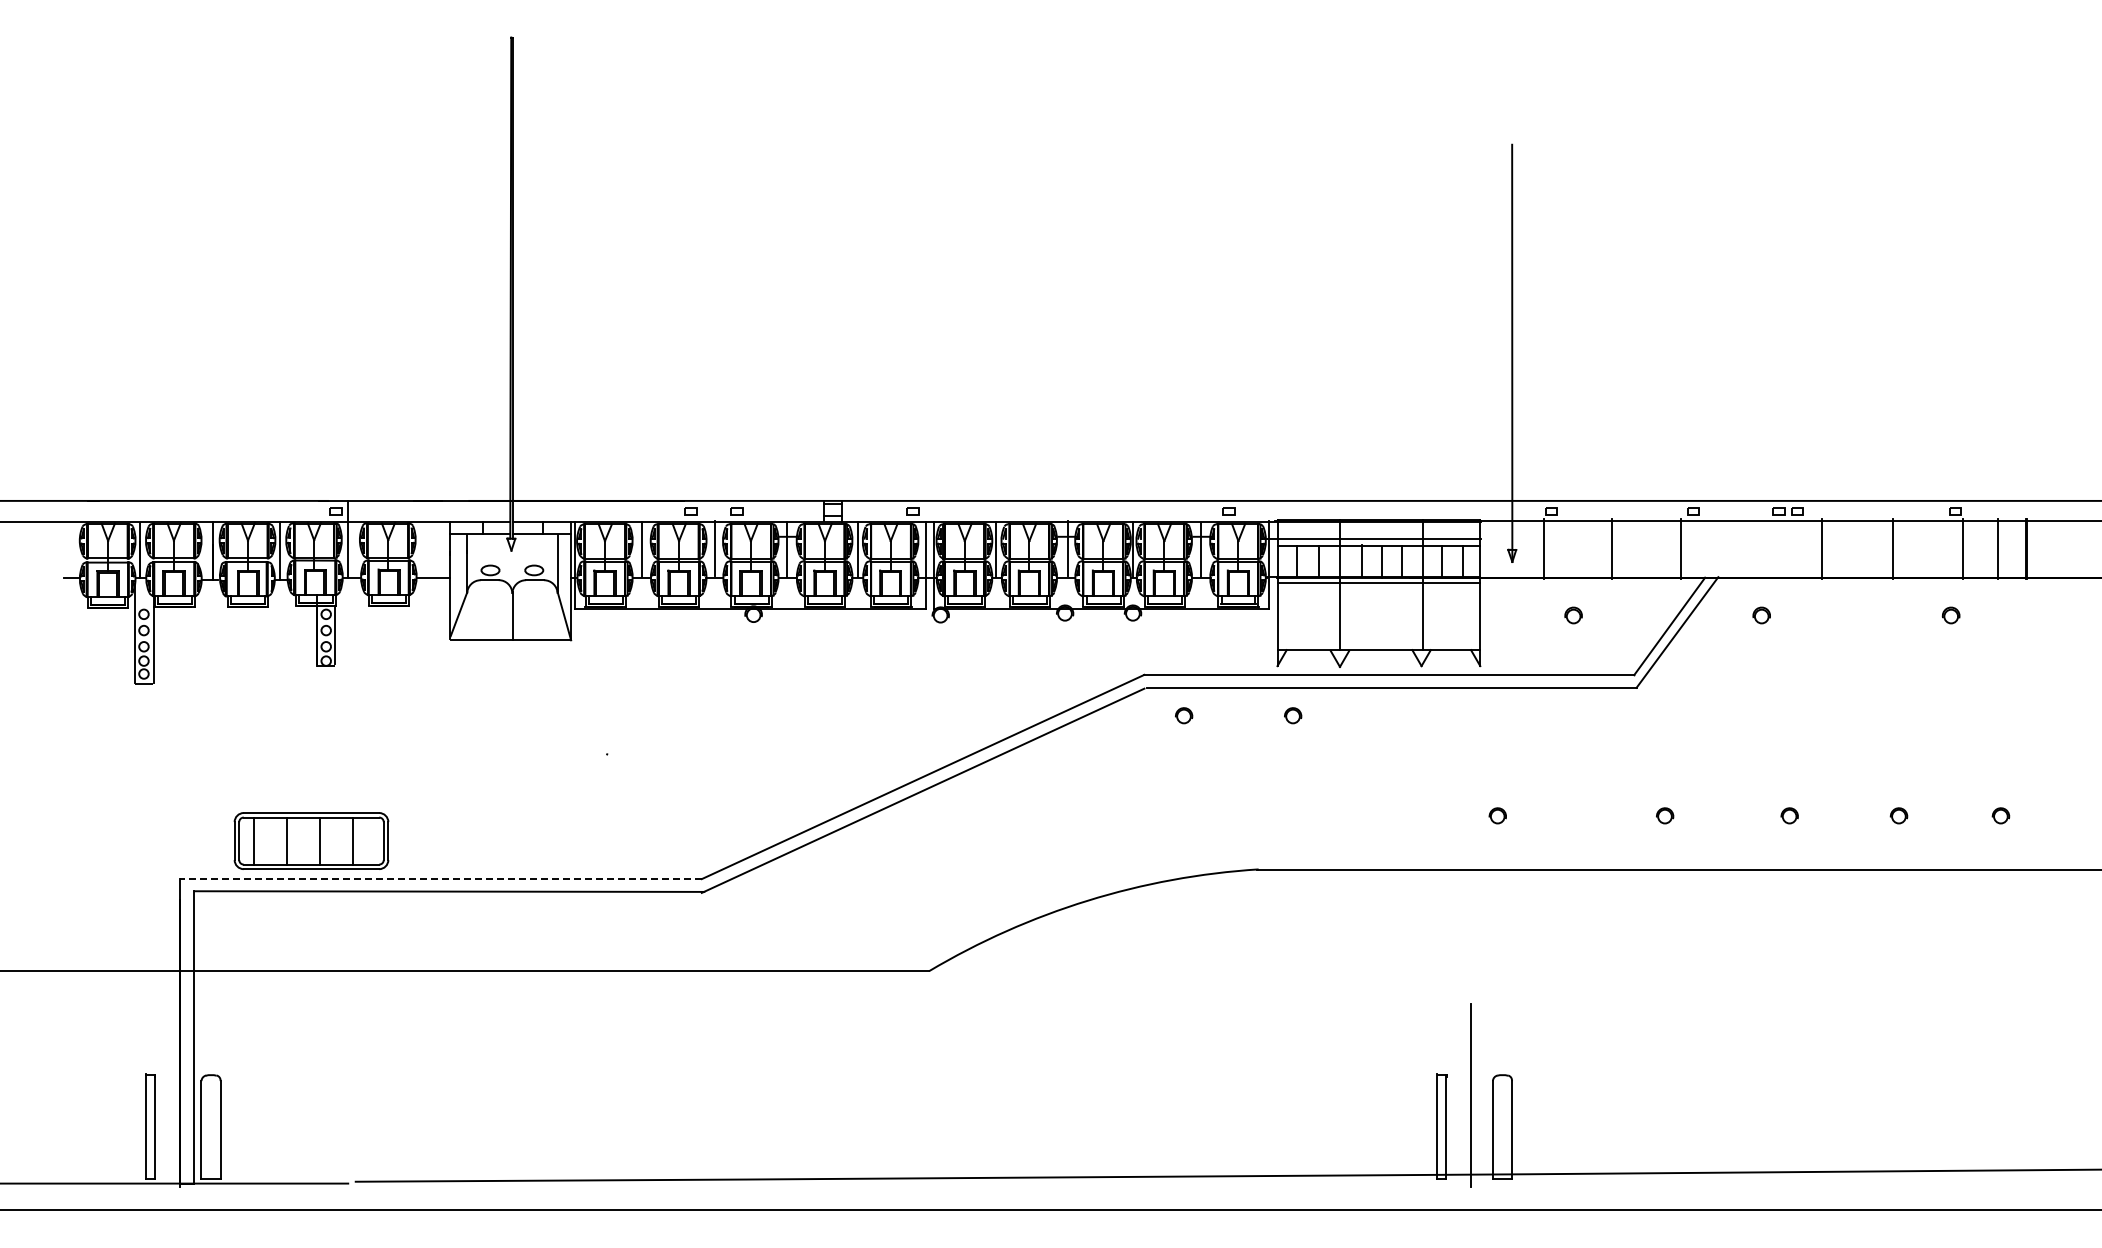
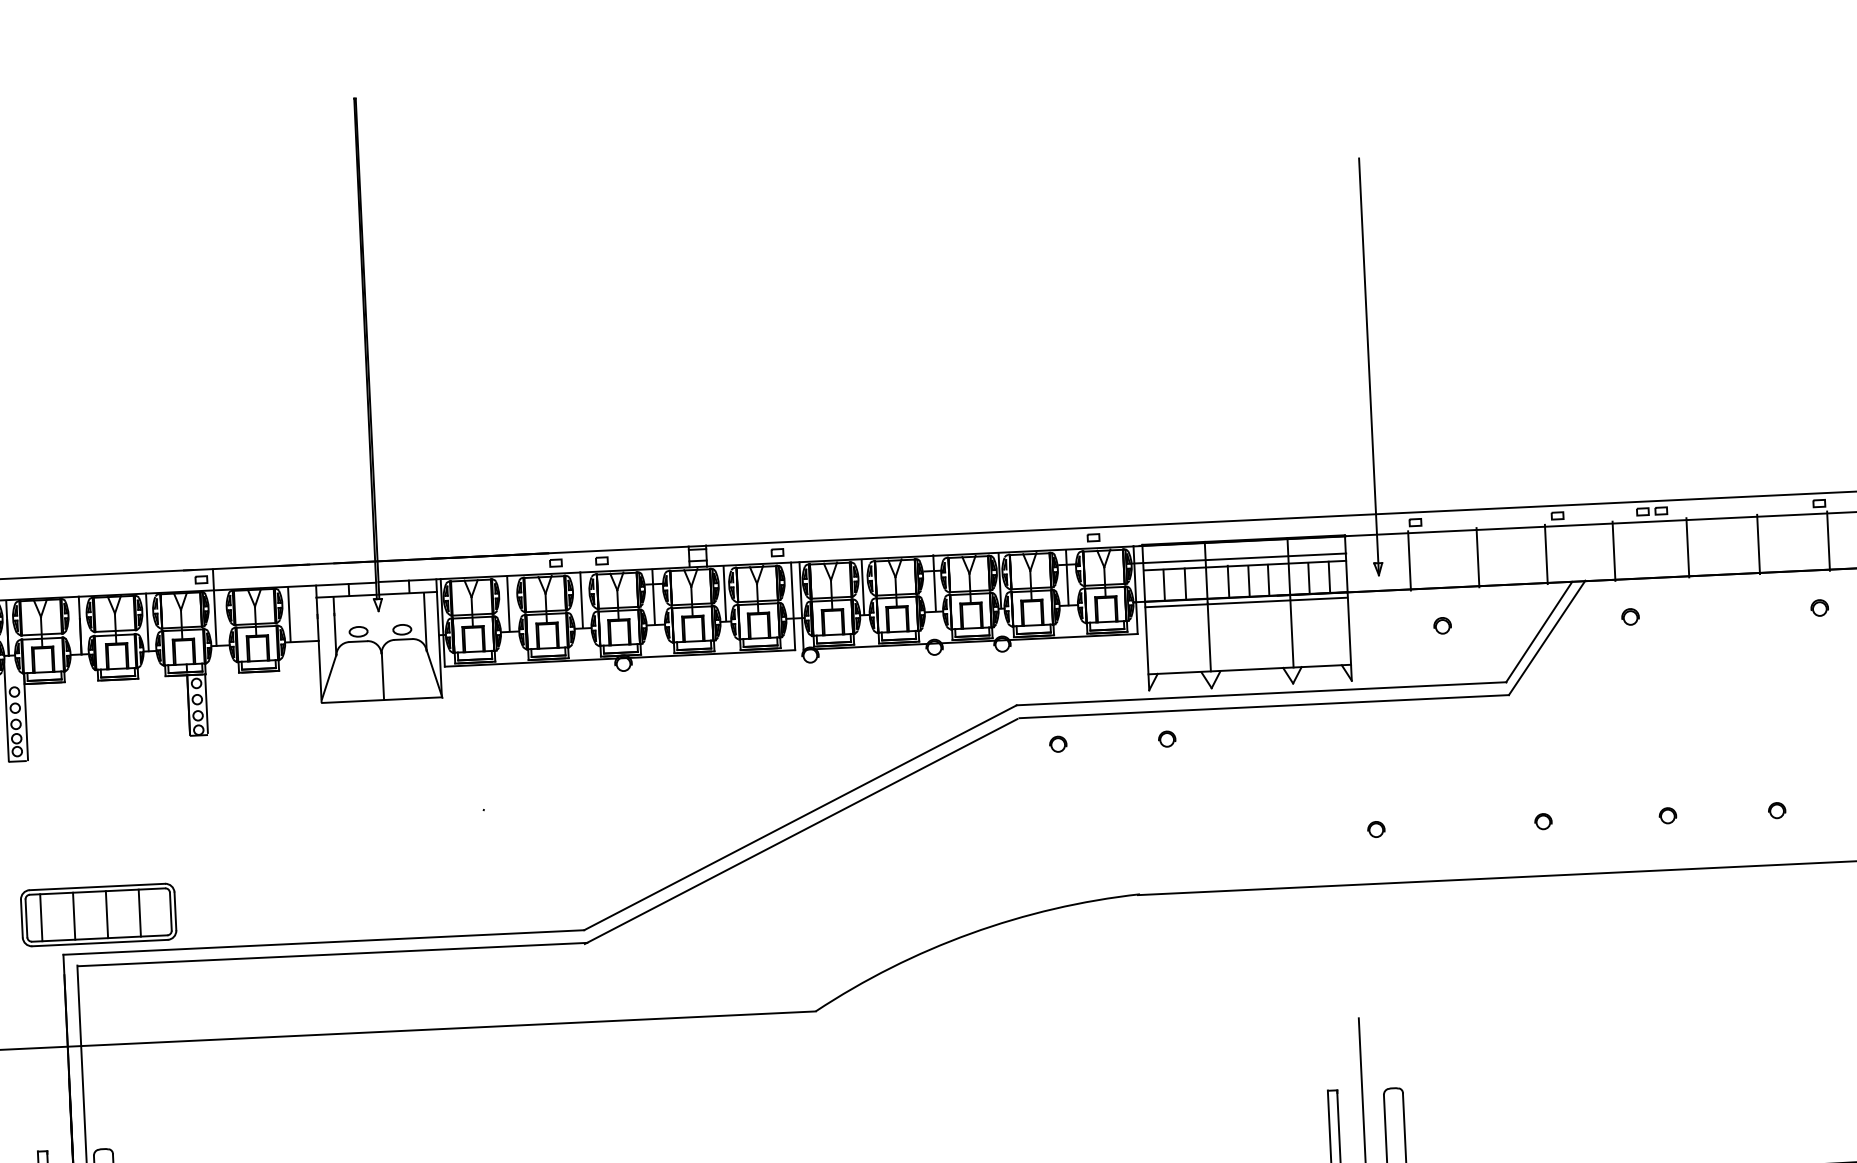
line: (1748, 548) -> (1614, 550), added
line: (422, 549) -> (289, 614), added
part: (311, 840) -> (98, 914), moved
line: (441, 879) -> (324, 942), dashed -> solid

